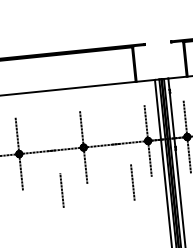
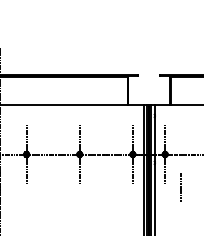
line: (132, 181) -> (116, 186), removed
line: (61, 190) -> (58, 187), removed

